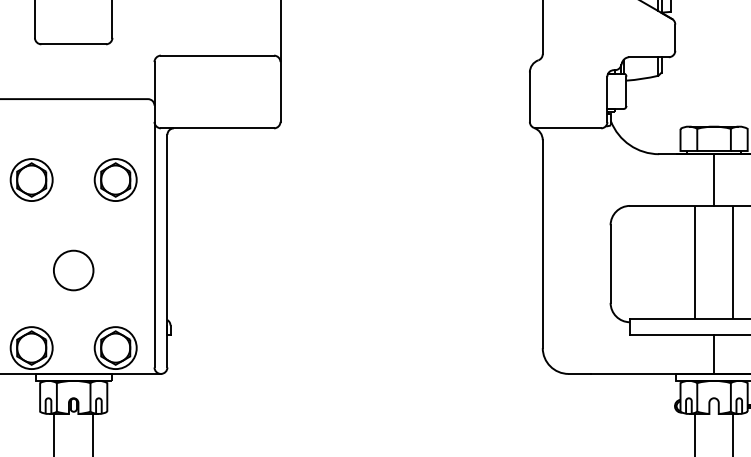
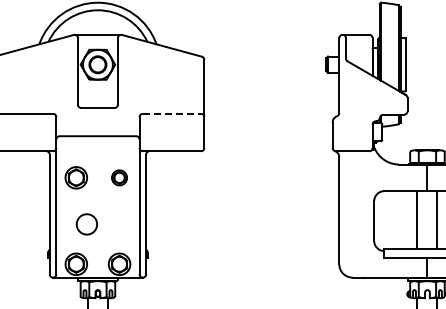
line: (218, 54) -> (172, 113), solid -> dashed
part: (115, 179) -> (119, 177), size x0.7
circle: (72, 270) -> (86, 224), moved

